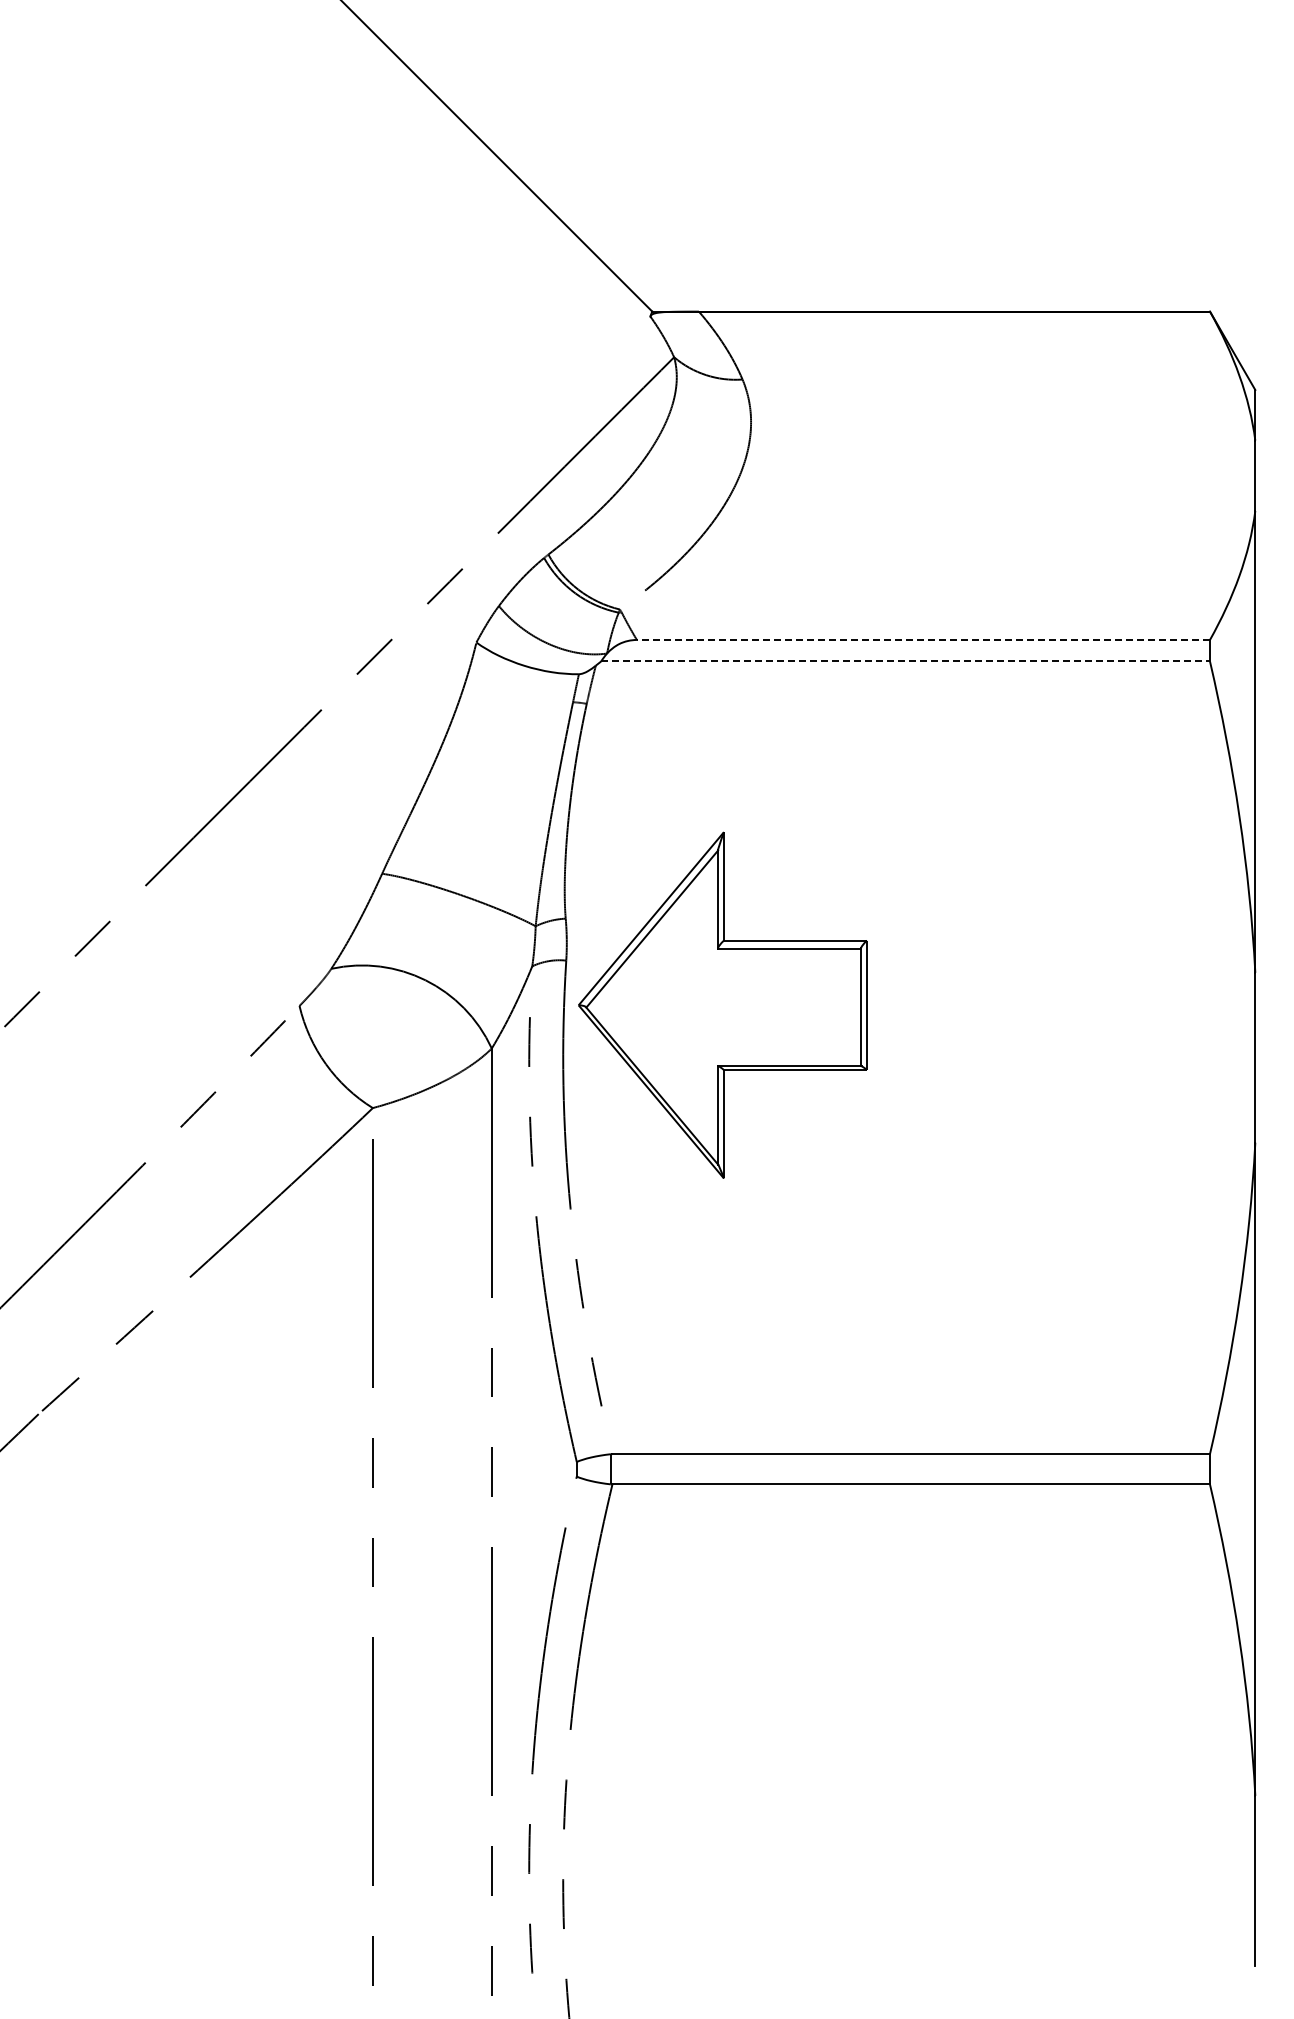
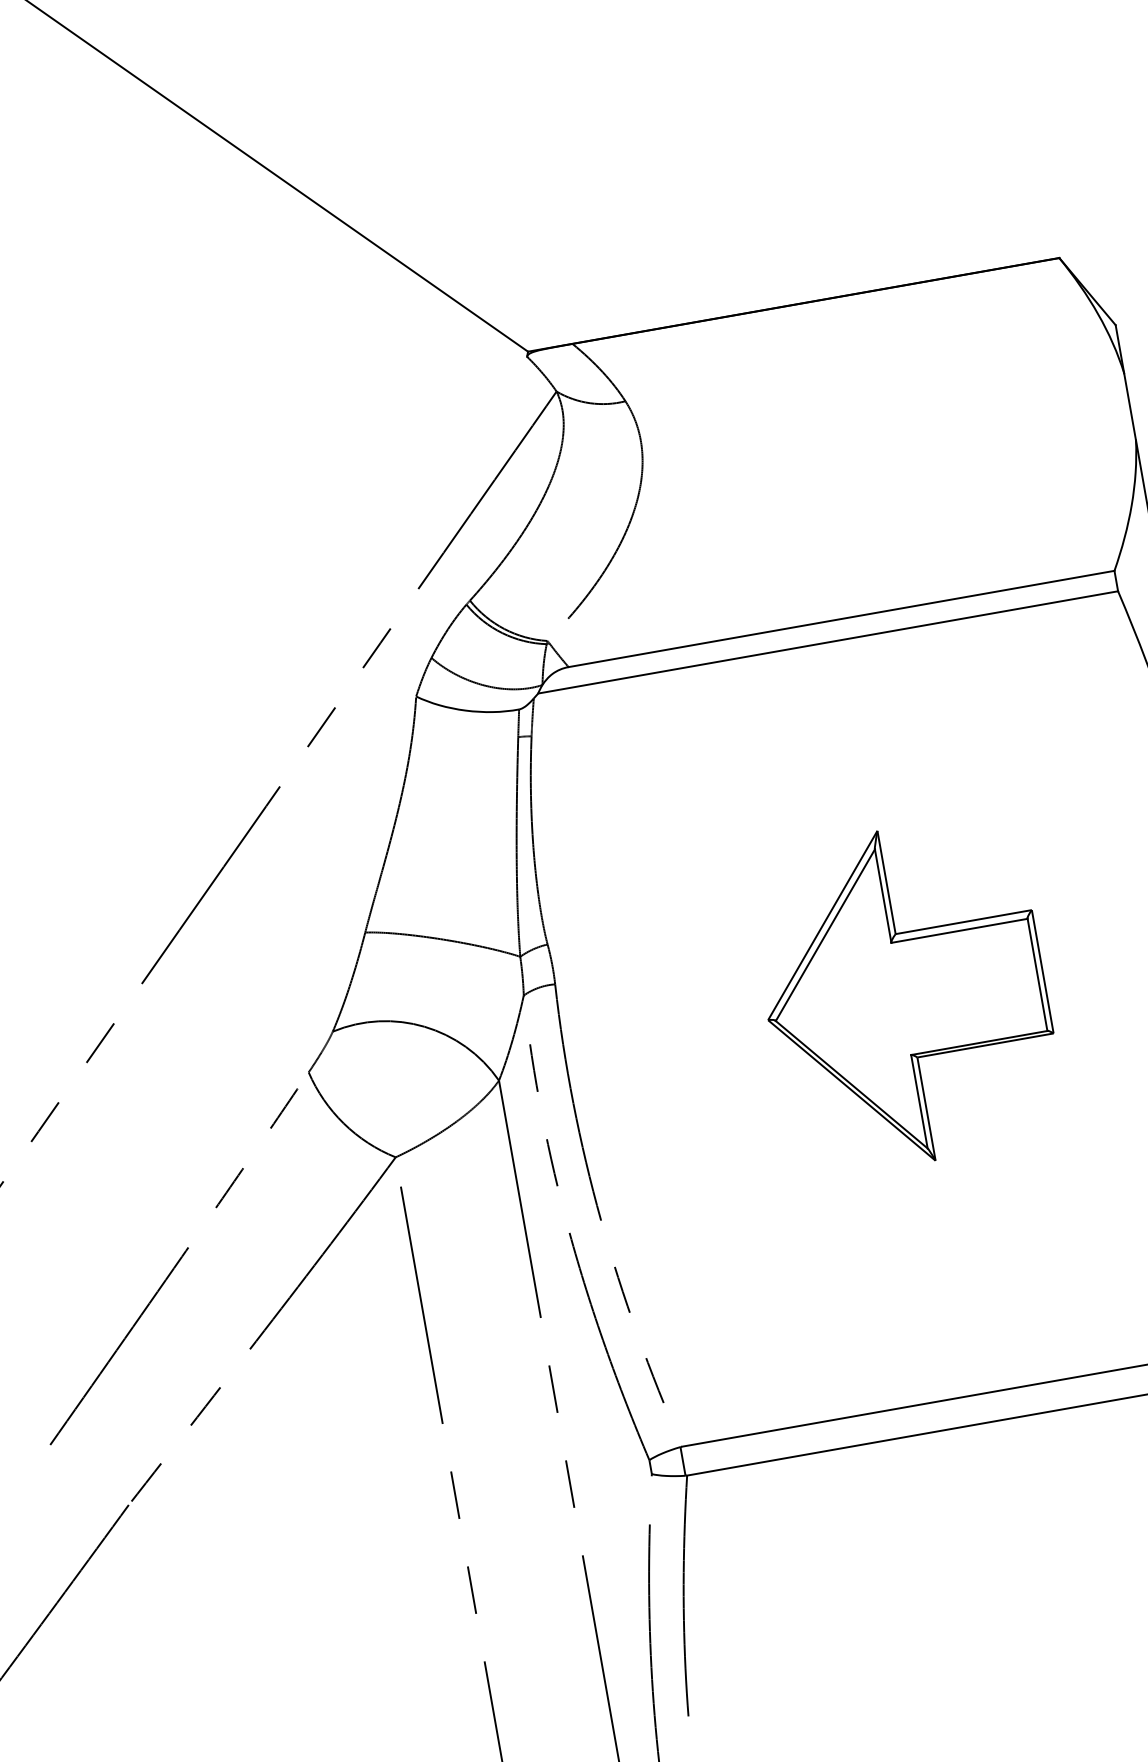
line: (923, 639) -> (841, 618), dashed -> solid
line: (906, 661) -> (829, 642), dashed -> solid
part: (722, 1004) -> (904, 995), moved

